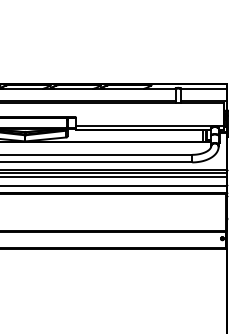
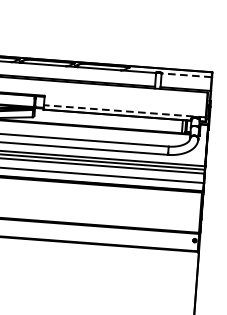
line: (203, 88) -> (186, 75), solid -> dashed
line: (149, 125) -> (124, 111), solid -> dashed

